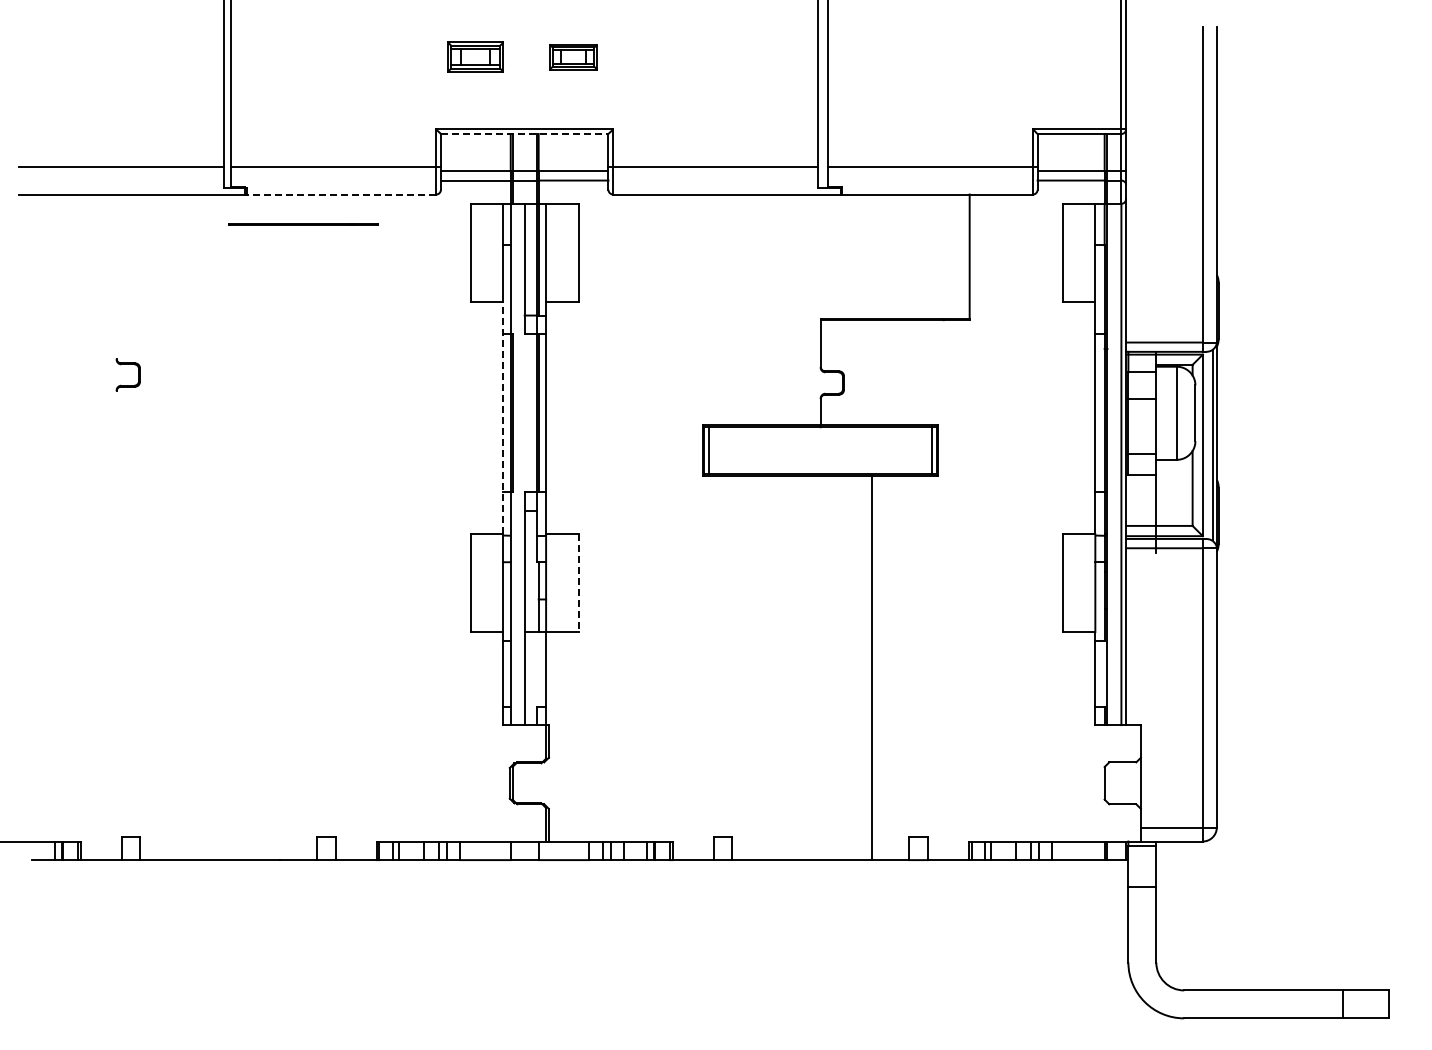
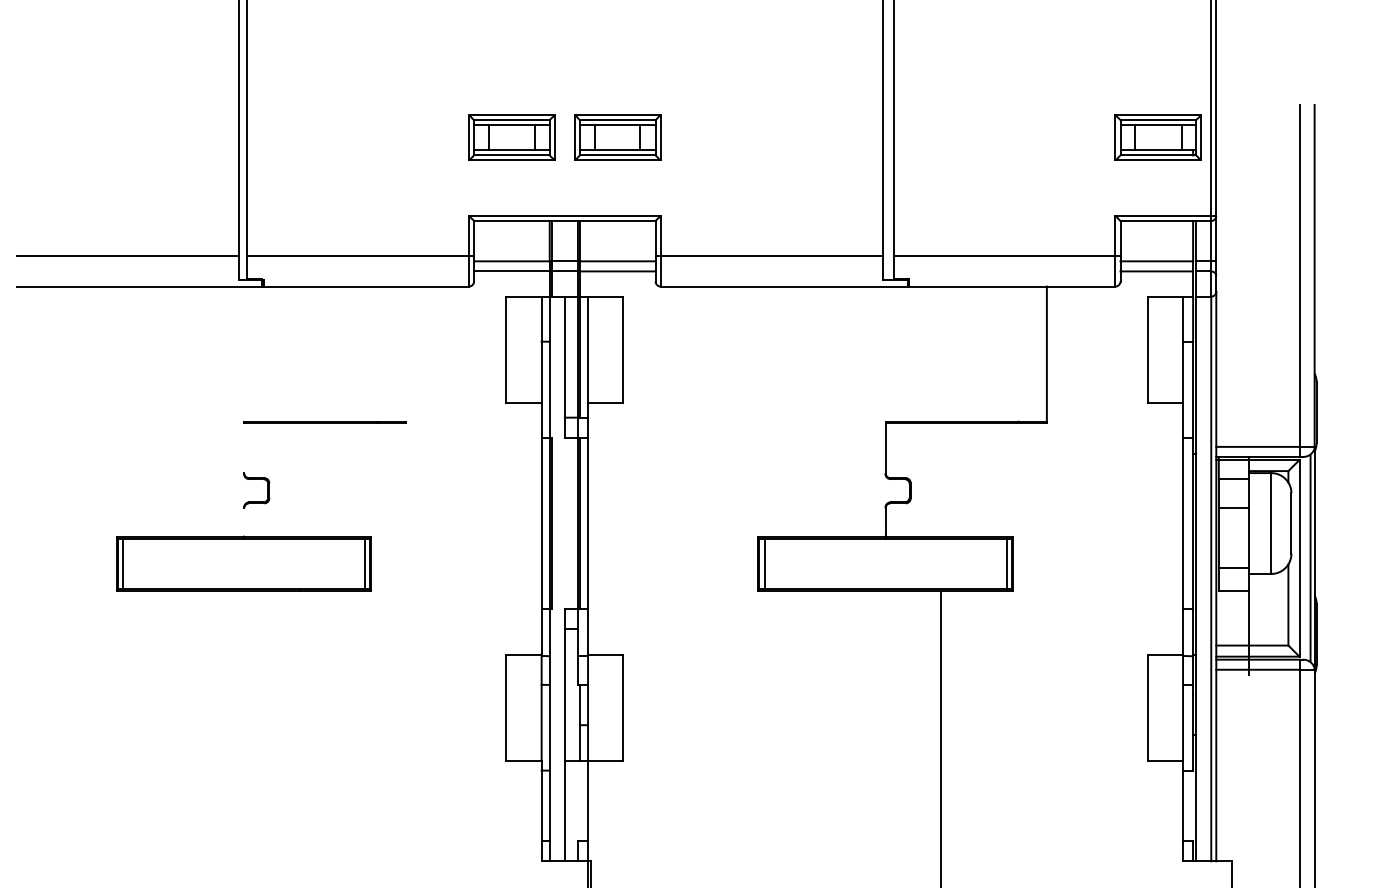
part: (475, 56) -> (511, 137), size x1.43
part: (573, 56) -> (617, 137), size x1.67
part: (1072, 56) -> (1158, 137), added
line: (524, 134) -> (564, 221), dashed -> solid
line: (341, 194) -> (366, 286), dashed -> solid
line: (303, 224) -> (325, 421), moved
part: (127, 364) -> (255, 479), moved
line: (503, 417) -> (541, 528), dashed -> solid
part: (228, 450) -> (243, 563), added
line: (578, 583) -> (623, 707), dashed -> solid

